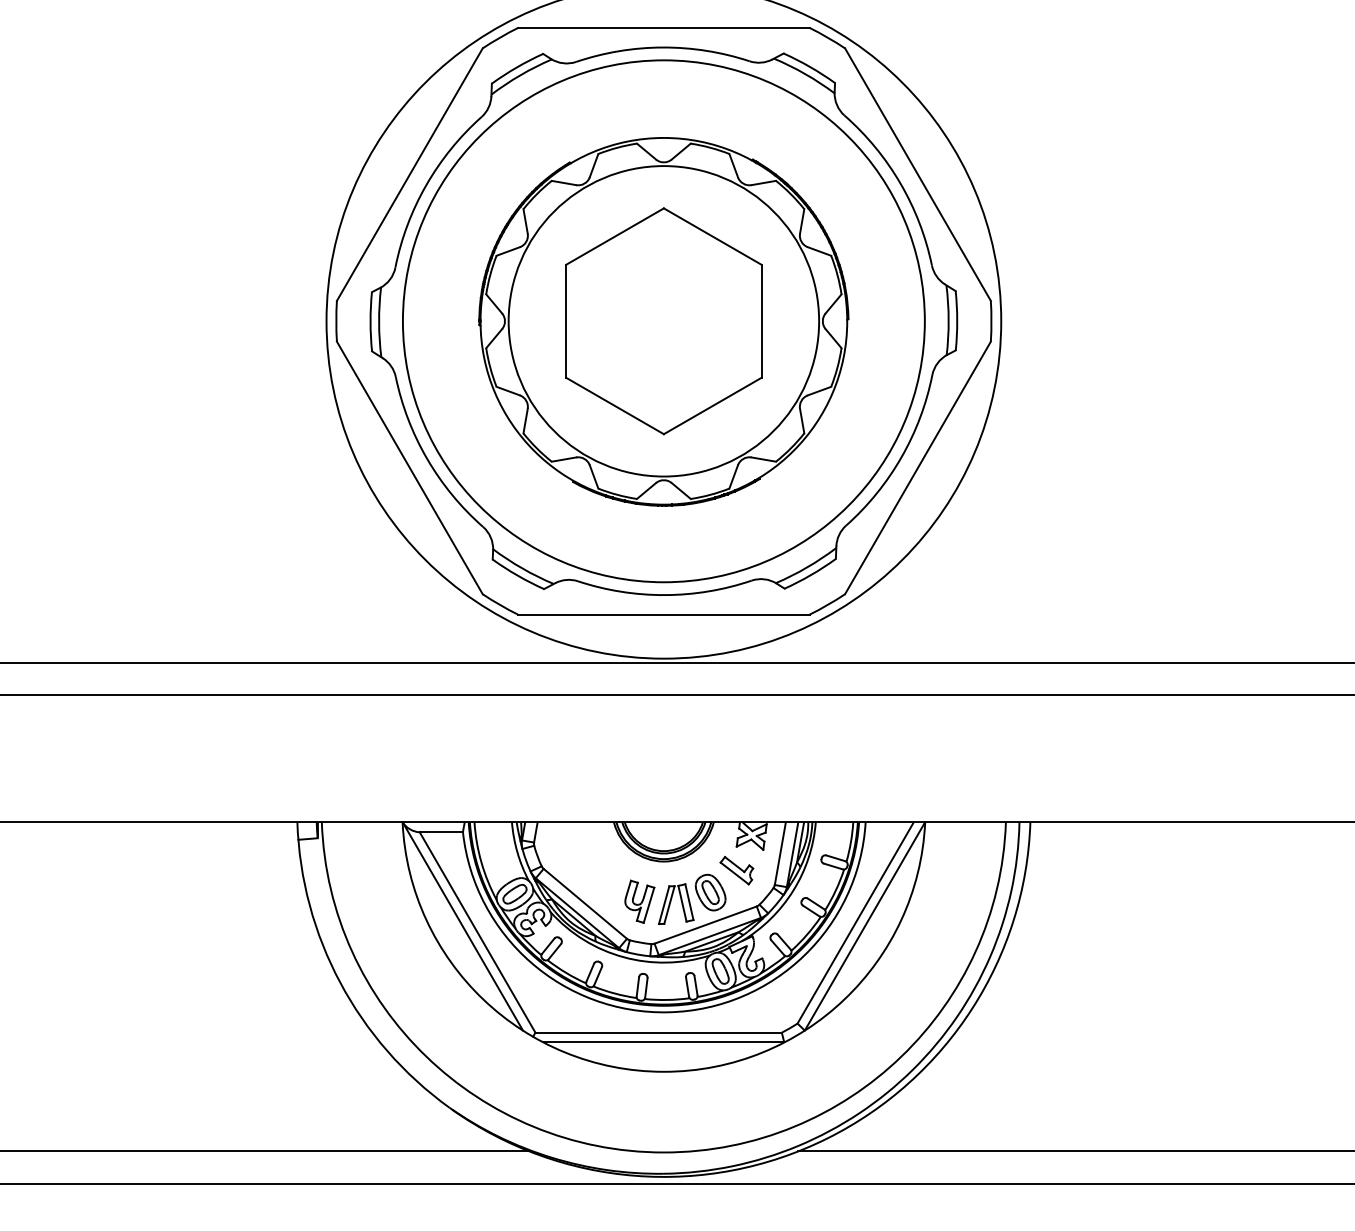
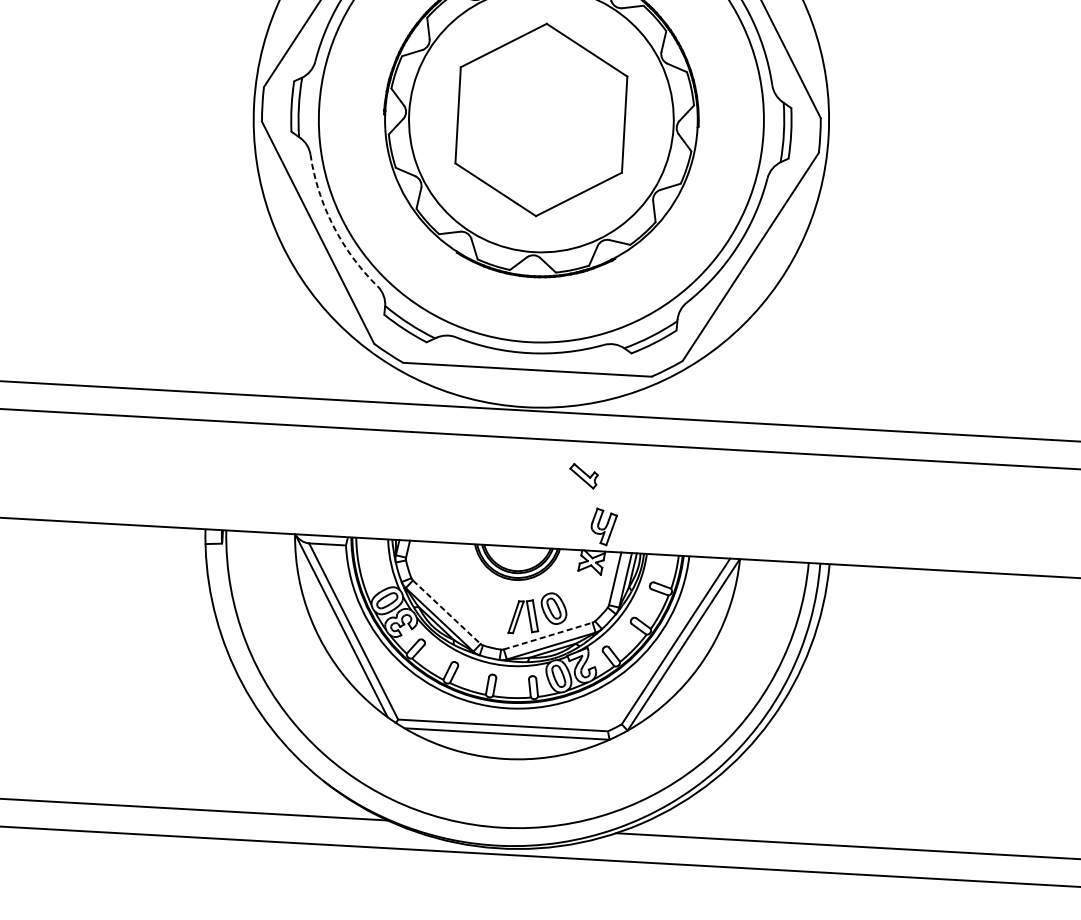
arc: (427, 459) -> (333, 226), solid -> dashed
part: (736, 870) -> (583, 476), moved
part: (639, 901) -> (603, 526), moved
line: (585, 904) -> (446, 612), solid -> dashed
line: (706, 924) -> (548, 635), solid -> dashed

